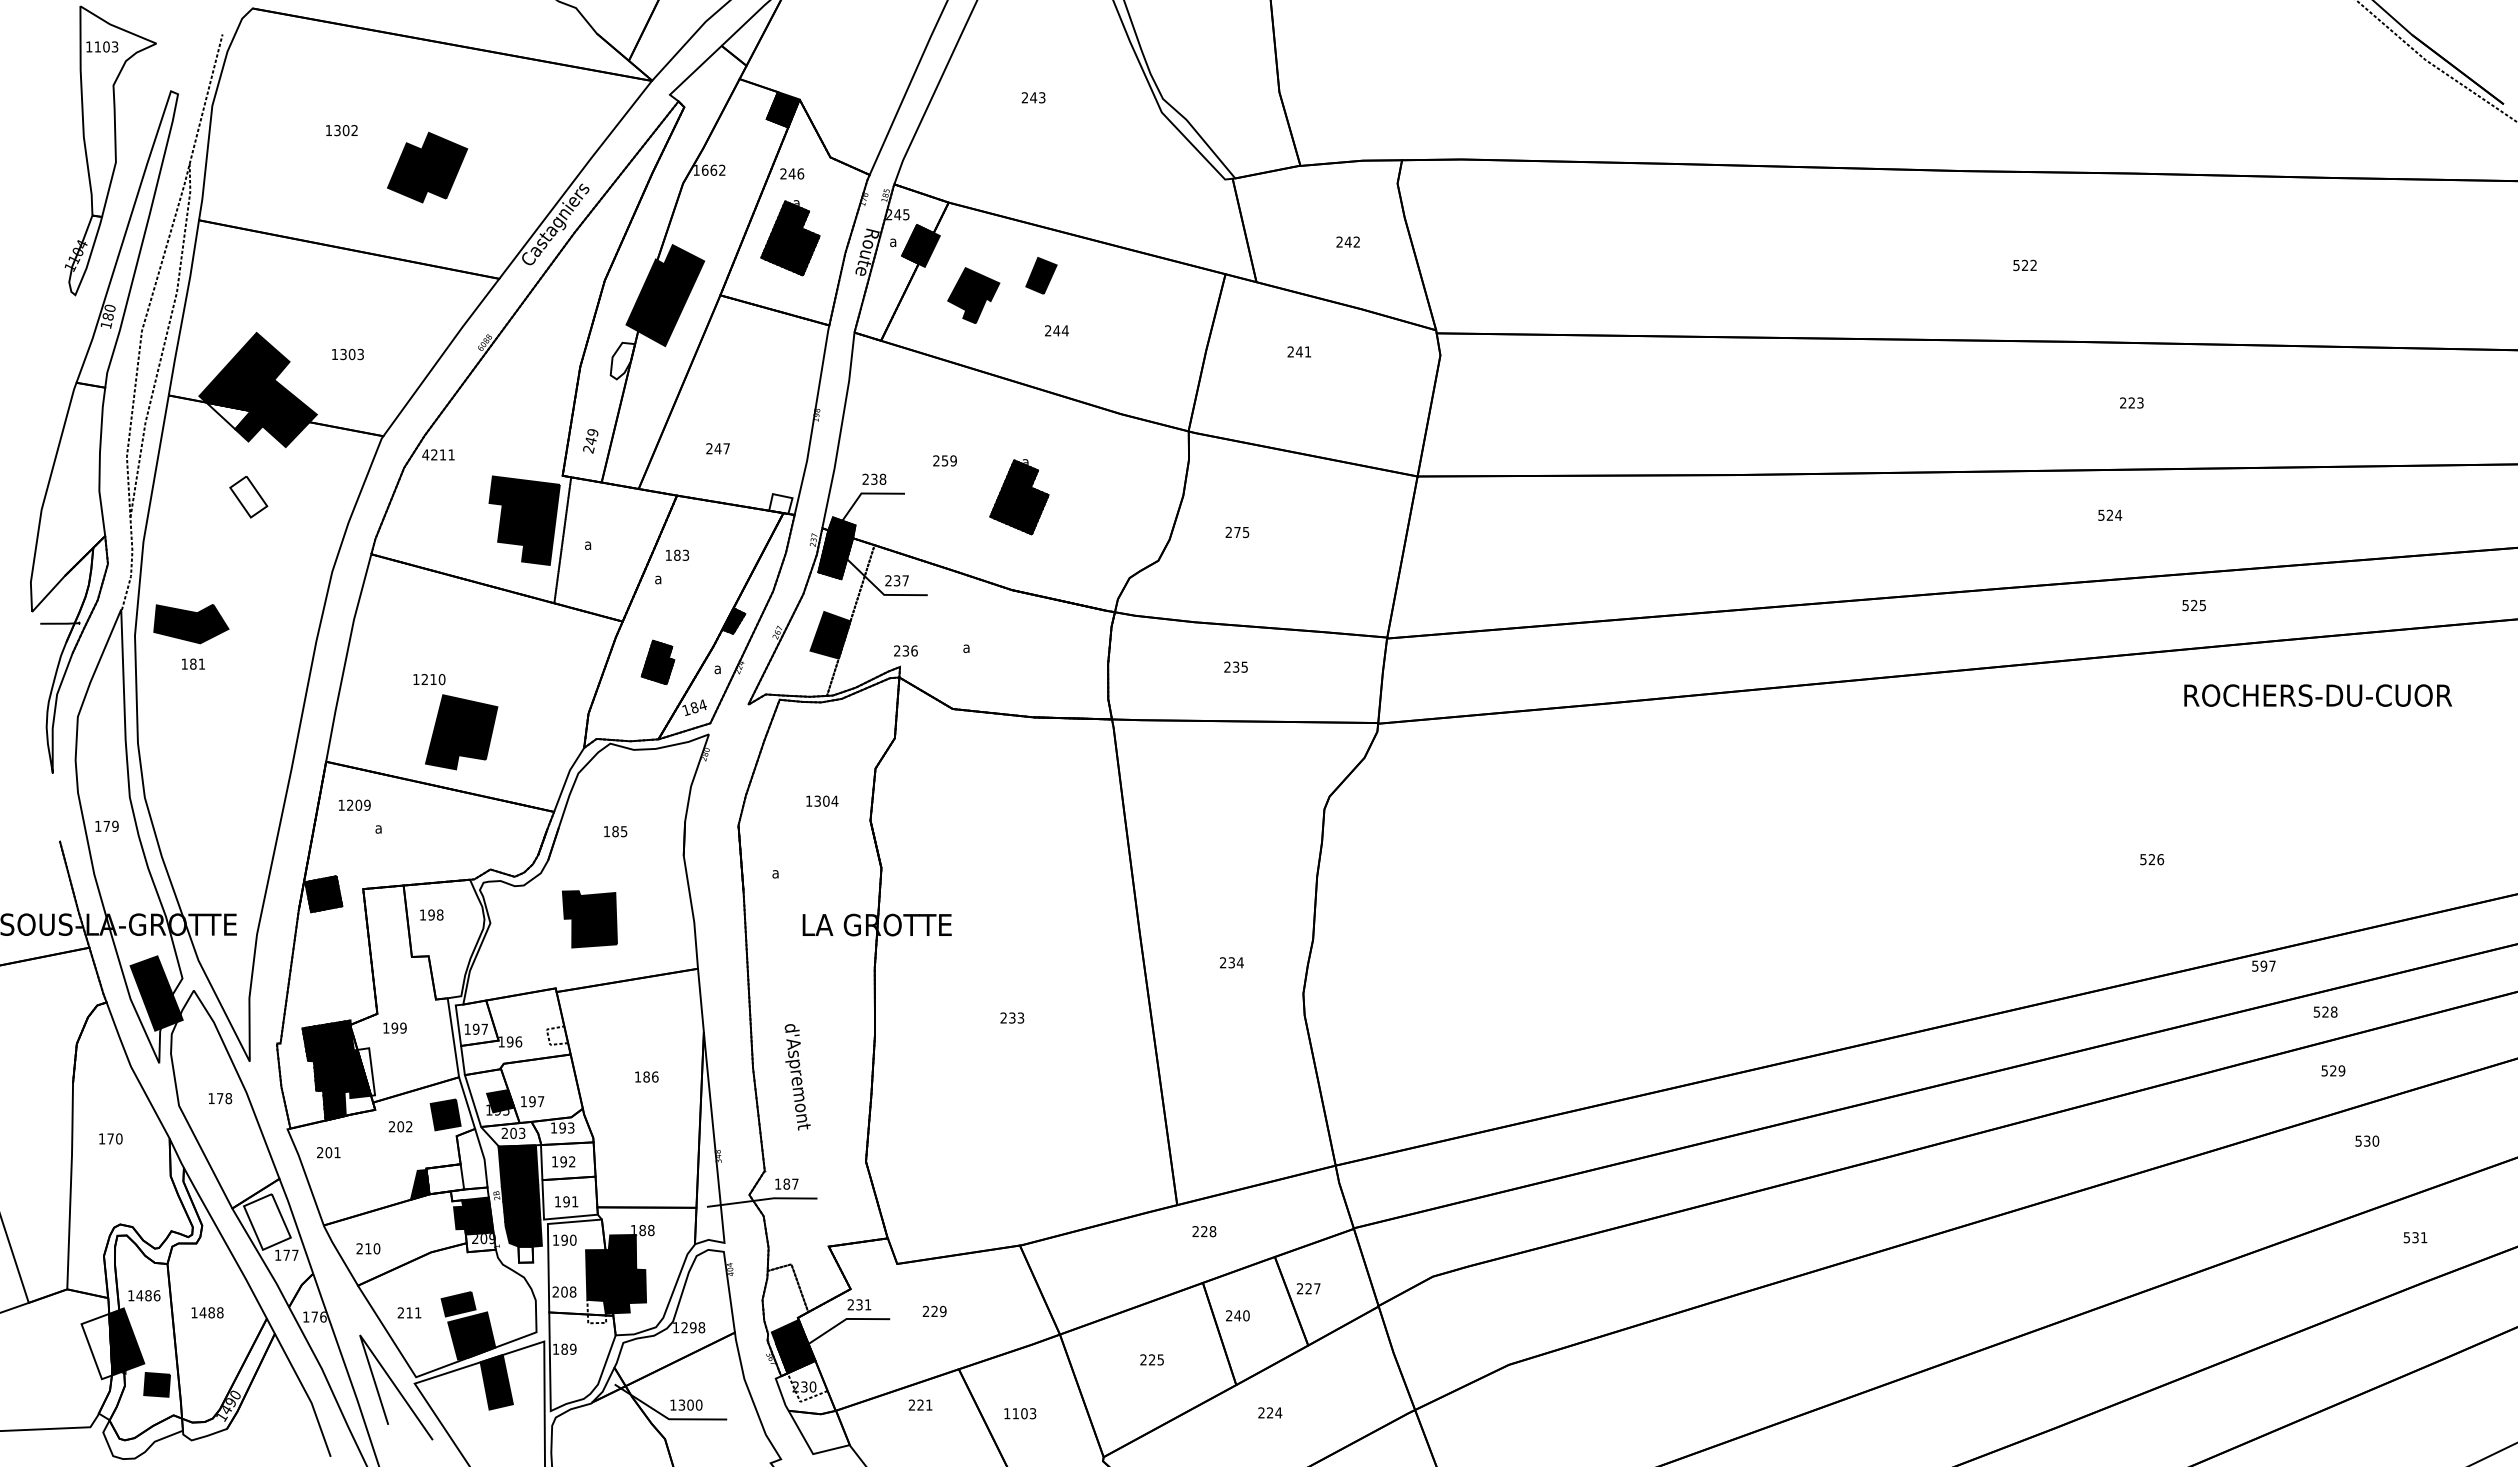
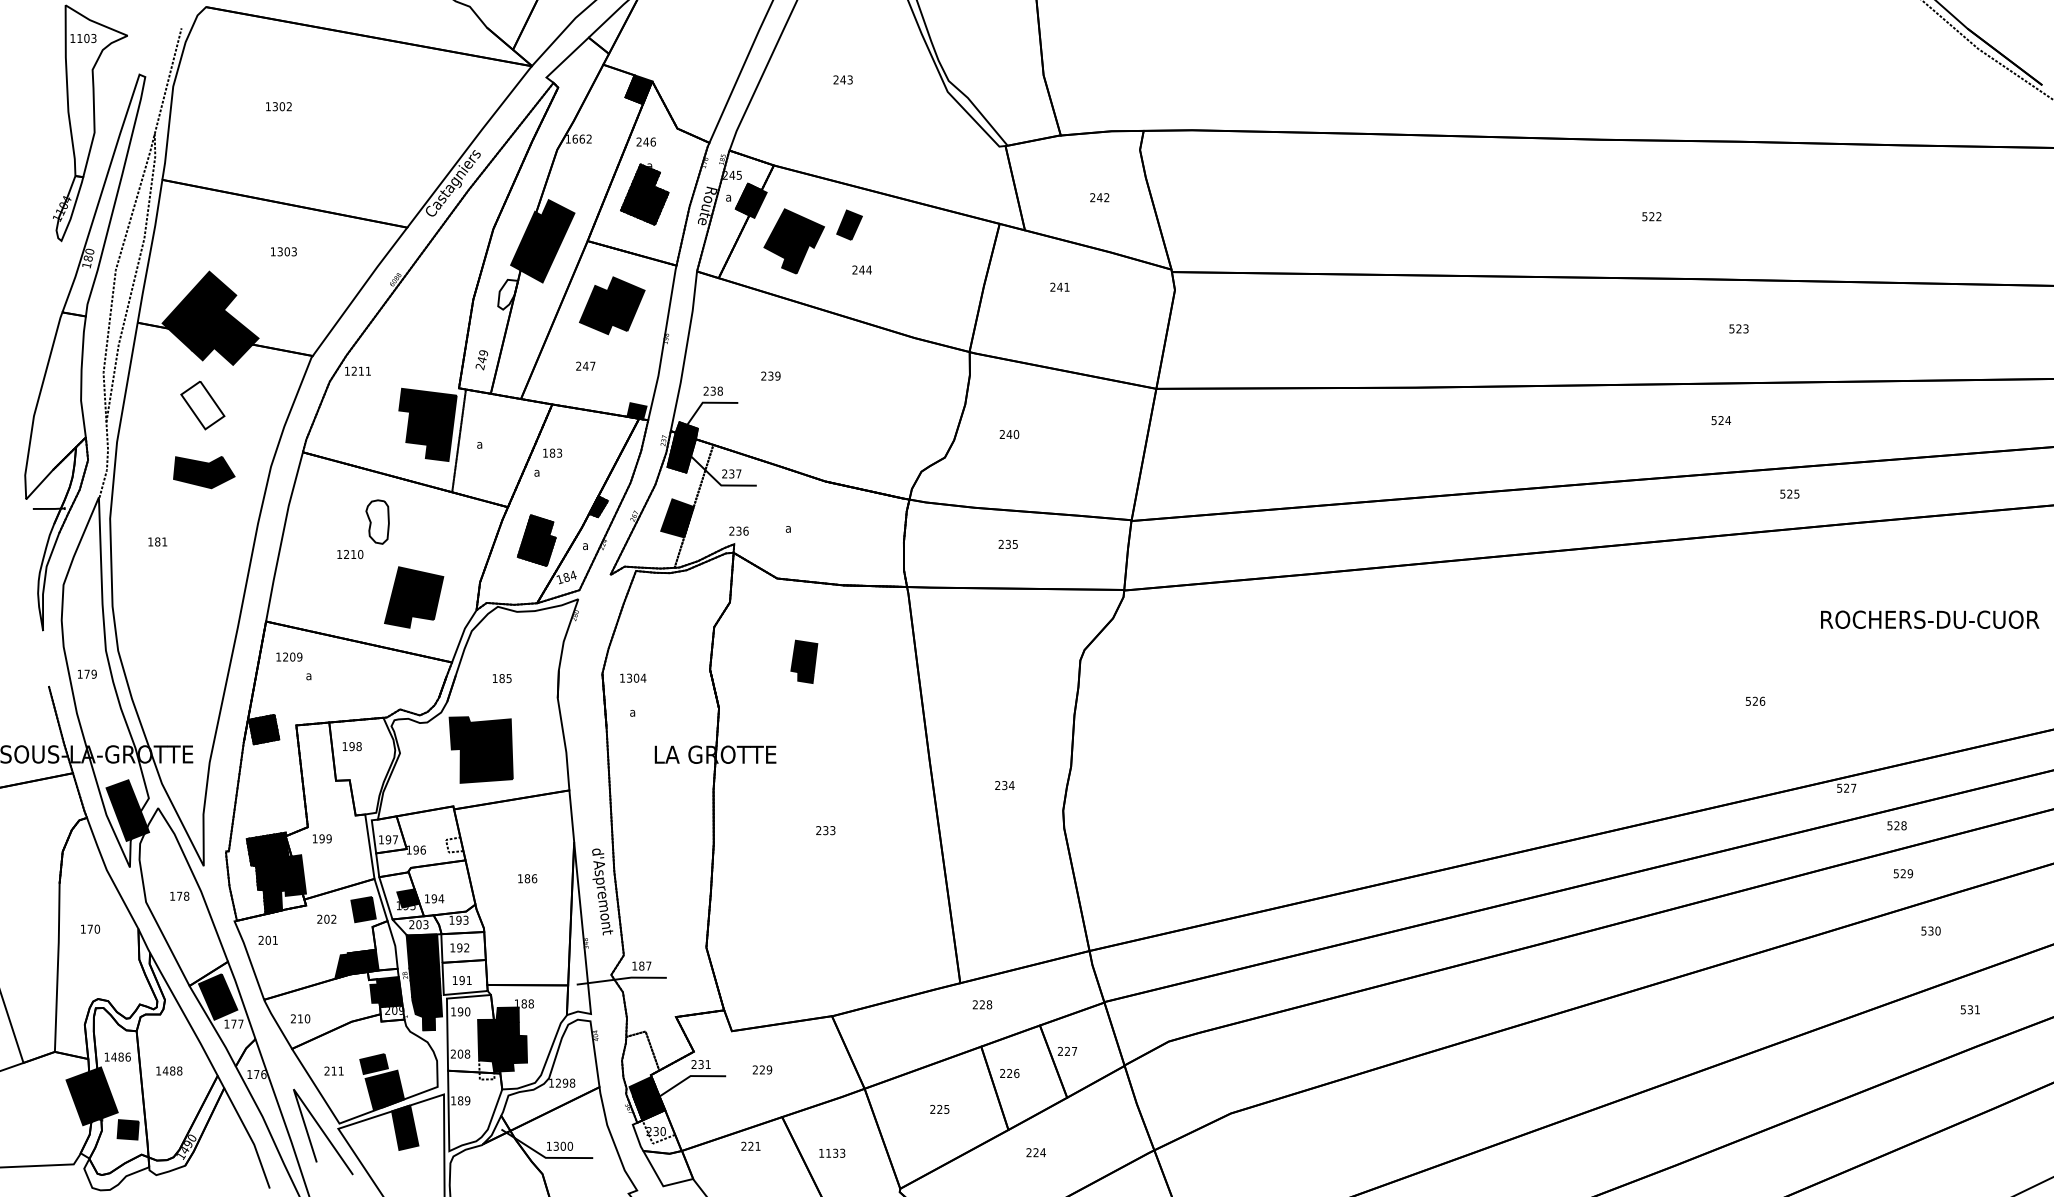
part: (427, 167) -> (612, 305), moved
part: (973, 295) -> (794, 241), size x1.43
text: (347, 354) -> (283, 251), moved
text: (2123, 402) -> (1732, 328), 223 -> 523
fill: (228, 415) -> (186, 339), added
text: (425, 454) -> (347, 370), 4211 -> 1211
text: (945, 460) -> (771, 375), 259 -> 239
part: (248, 497) -> (202, 405), size x1.43
part: (1019, 497) -> (831, 405), removed
fill: (780, 504) -> (636, 411), added
text: (1241, 531) -> (1012, 433), 275 -> 240
part: (191, 624) -> (204, 472), moved
part: (462, 639) -> (377, 521), added
part: (657, 662) -> (536, 540), size x1.43
text: (2318, 695) -> (1930, 619), moved
part: (461, 732) -> (414, 597), moved
text: (822, 800) -> (633, 677), moved
part: (985, 811) -> (803, 662), added
part: (589, 919) -> (480, 750), size x1.43
text: (2263, 965) -> (1846, 787), 597 -> 527
fill: (366, 1071) -> (298, 874), added
text: (797, 1077) -> (602, 892), moved
text: (540, 1101) -> (440, 898), 197 -> 194
fill: (445, 1179) -> (363, 962), added
fill: (266, 1221) -> (217, 996), added
fill: (525, 1254) -> (428, 1023), added
text: (1241, 1315) -> (1012, 1073), 240 -> 226
fill: (96, 1346) -> (78, 1098), added
text: (1024, 1413) -> (835, 1153), 1103 -> 1133

